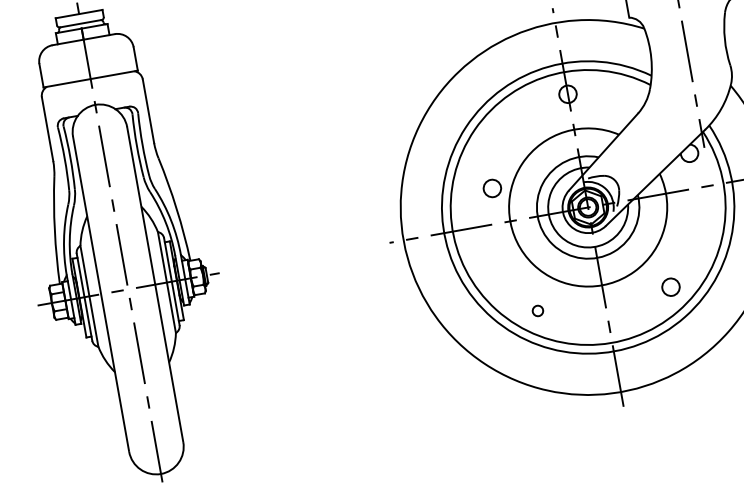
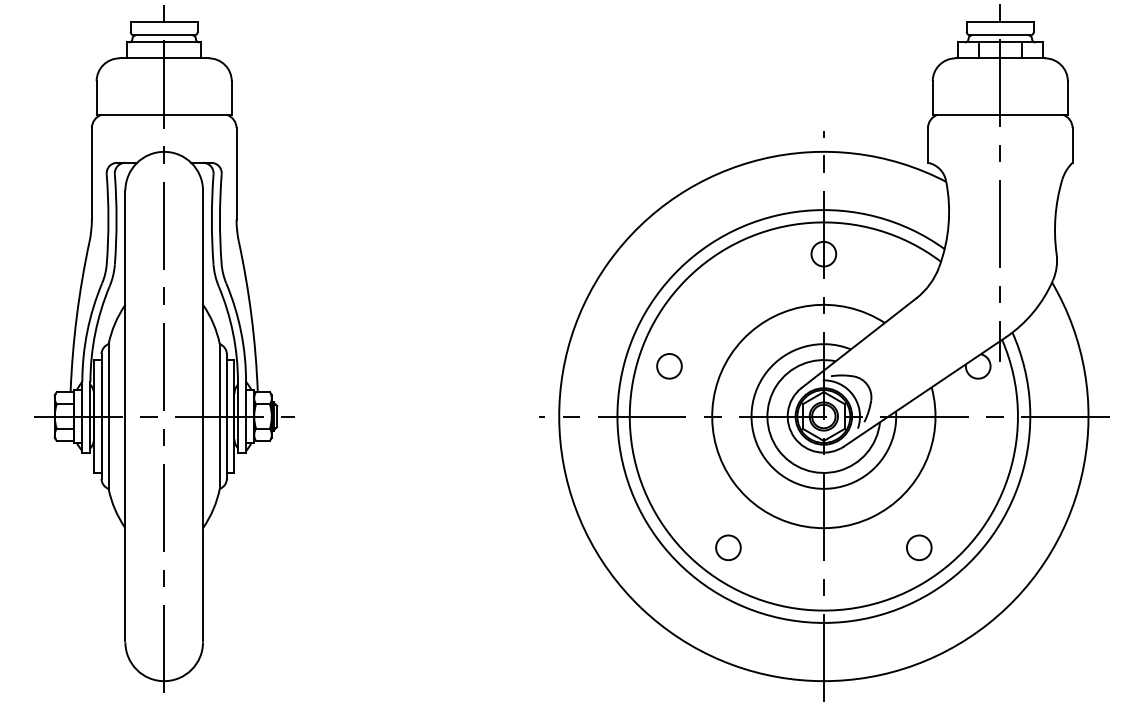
circle: (492, 188) -> (669, 366), moved
circle: (537, 310) -> (728, 547), size x1.67

